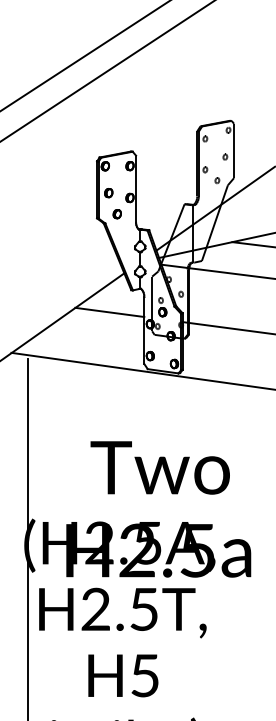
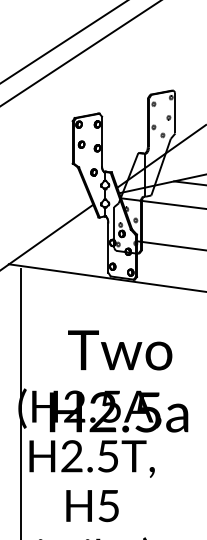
part: (116, 214) -> (93, 172), moved
line: (109, 312) -> (82, 234), removed

